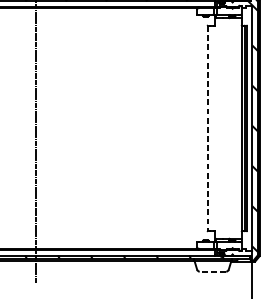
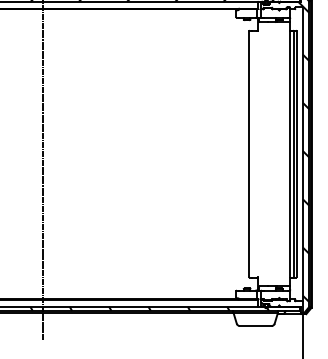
line: (207, 128) -> (249, 154), dashed -> solid
line: (212, 272) -> (255, 326), dashed -> solid

